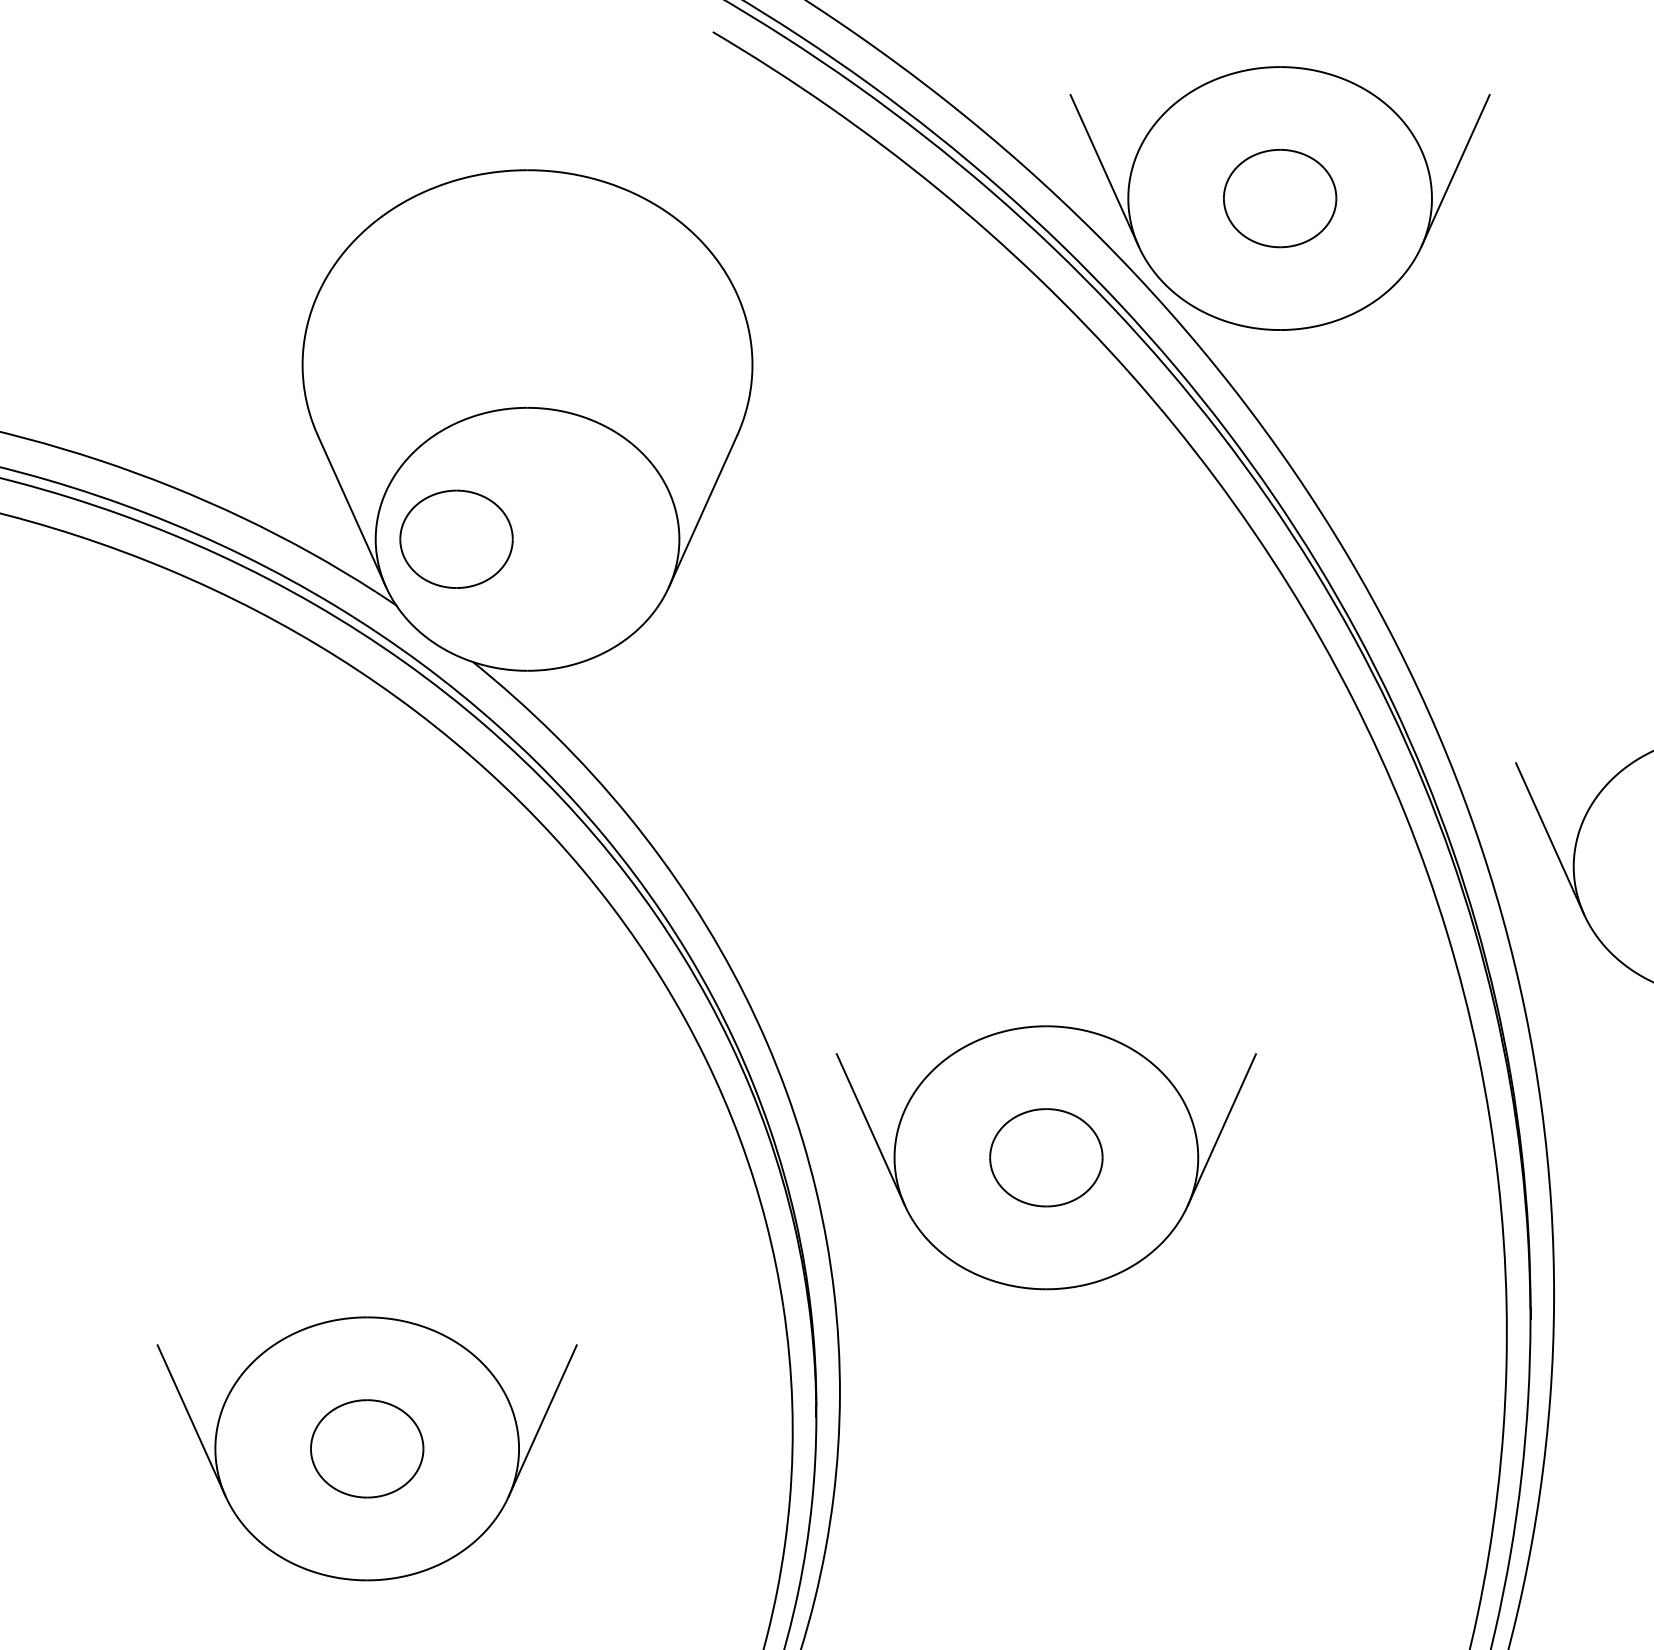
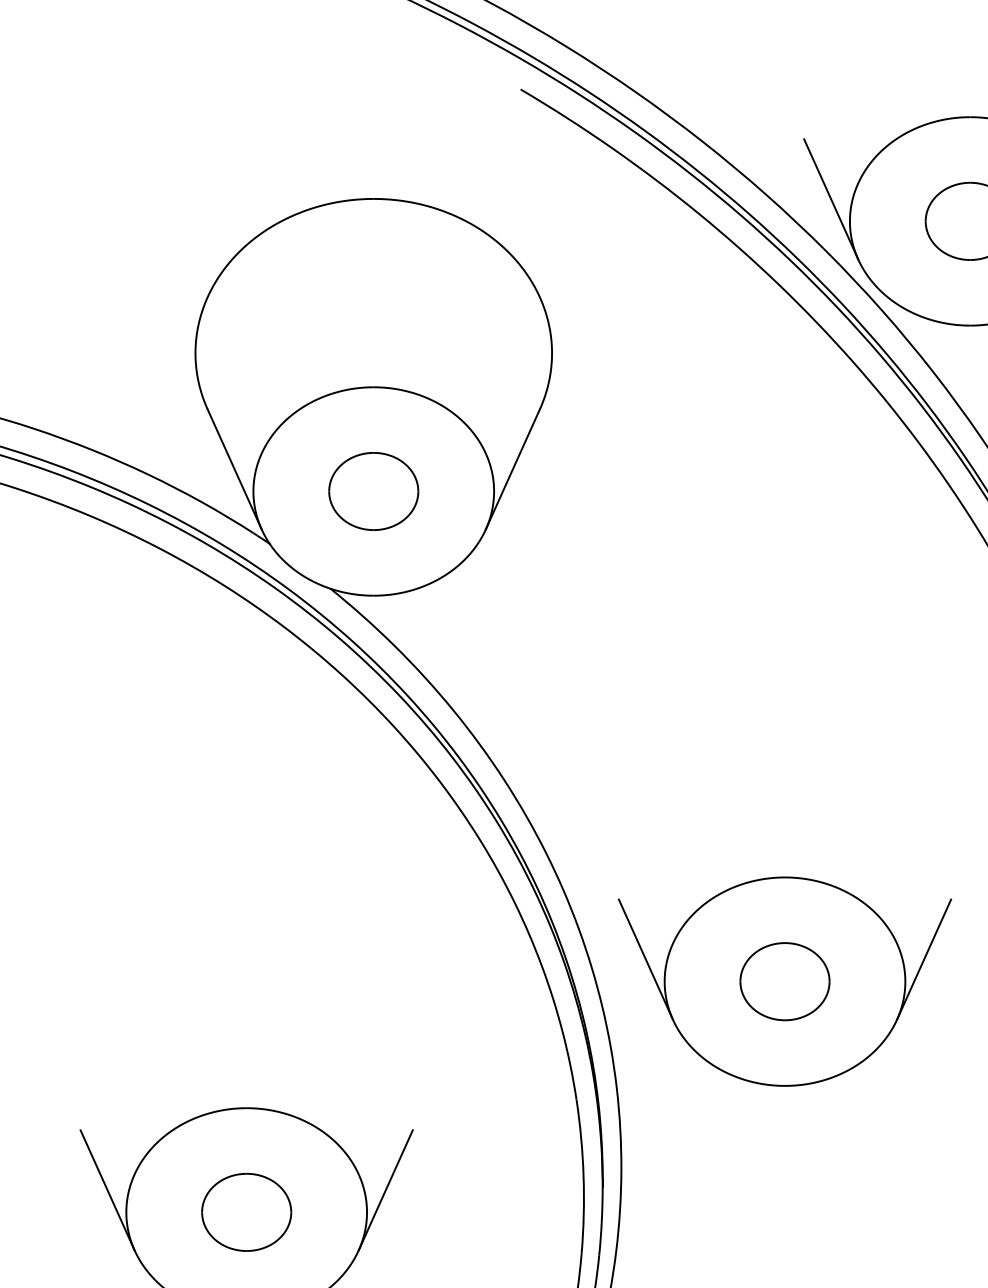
part: (456, 538) -> (373, 490), moved

